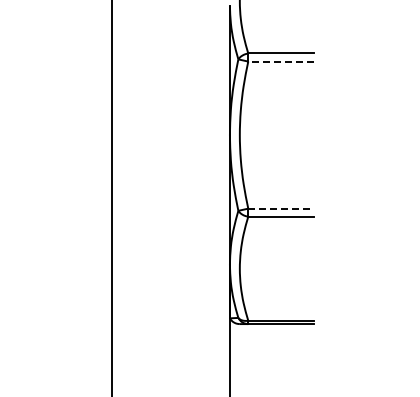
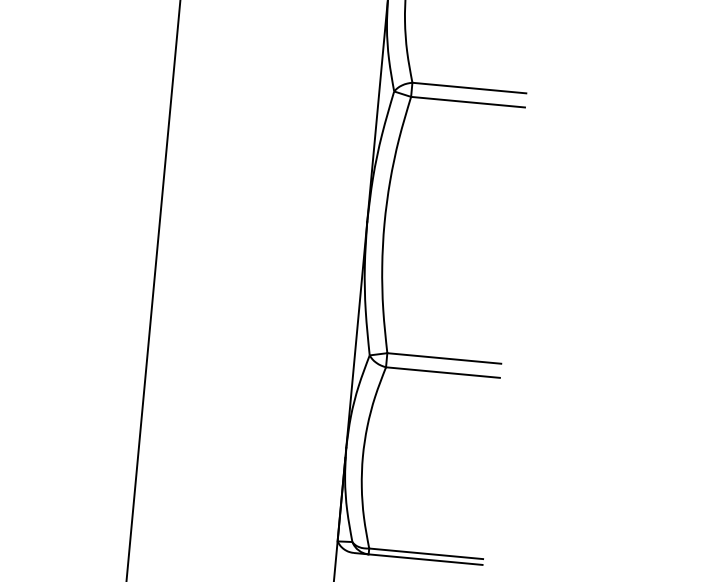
line: (280, 61) -> (467, 101), dashed -> solid
line: (280, 208) -> (443, 358), dashed -> solid

